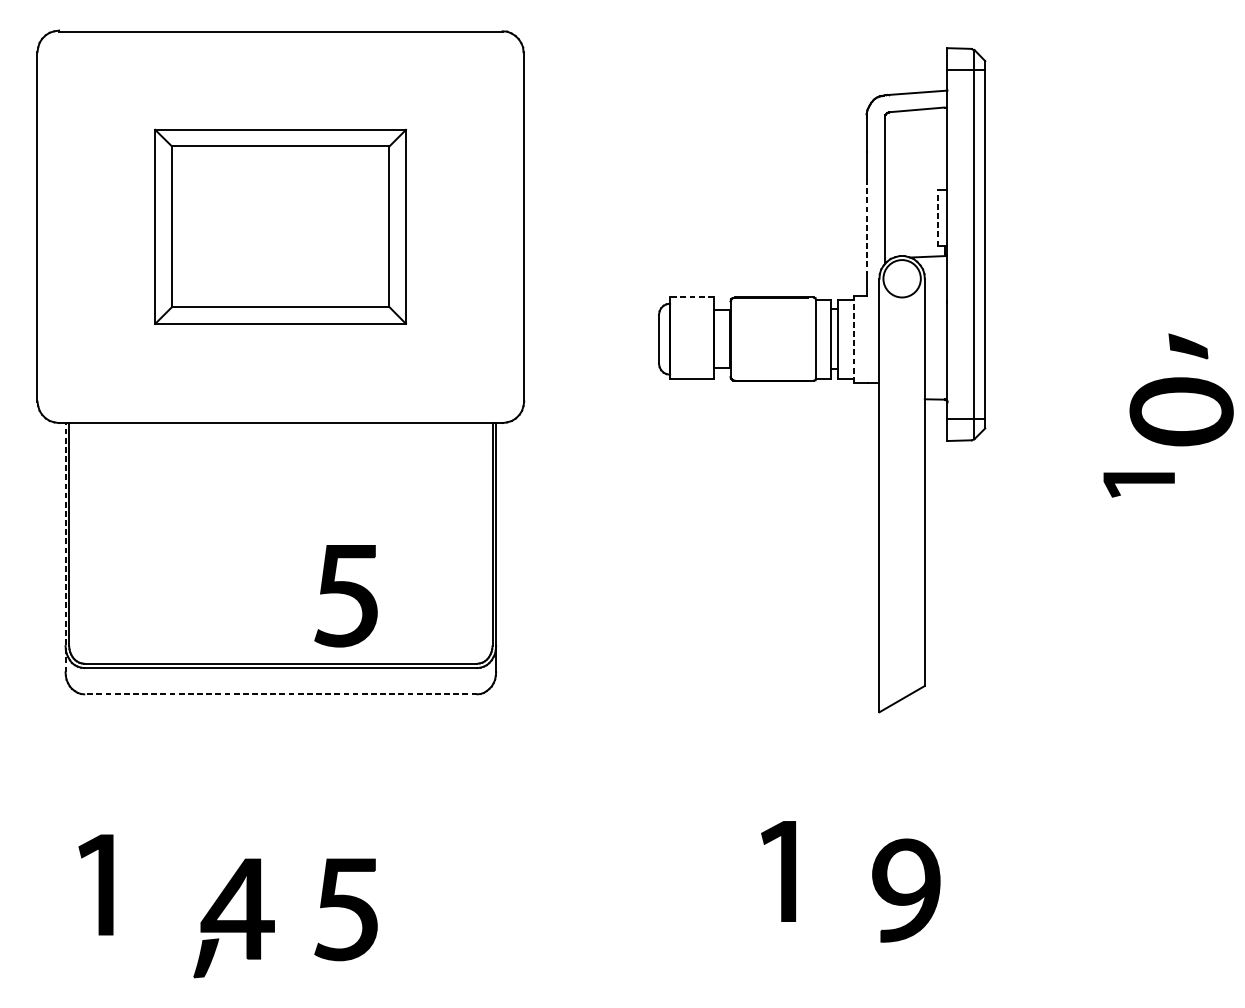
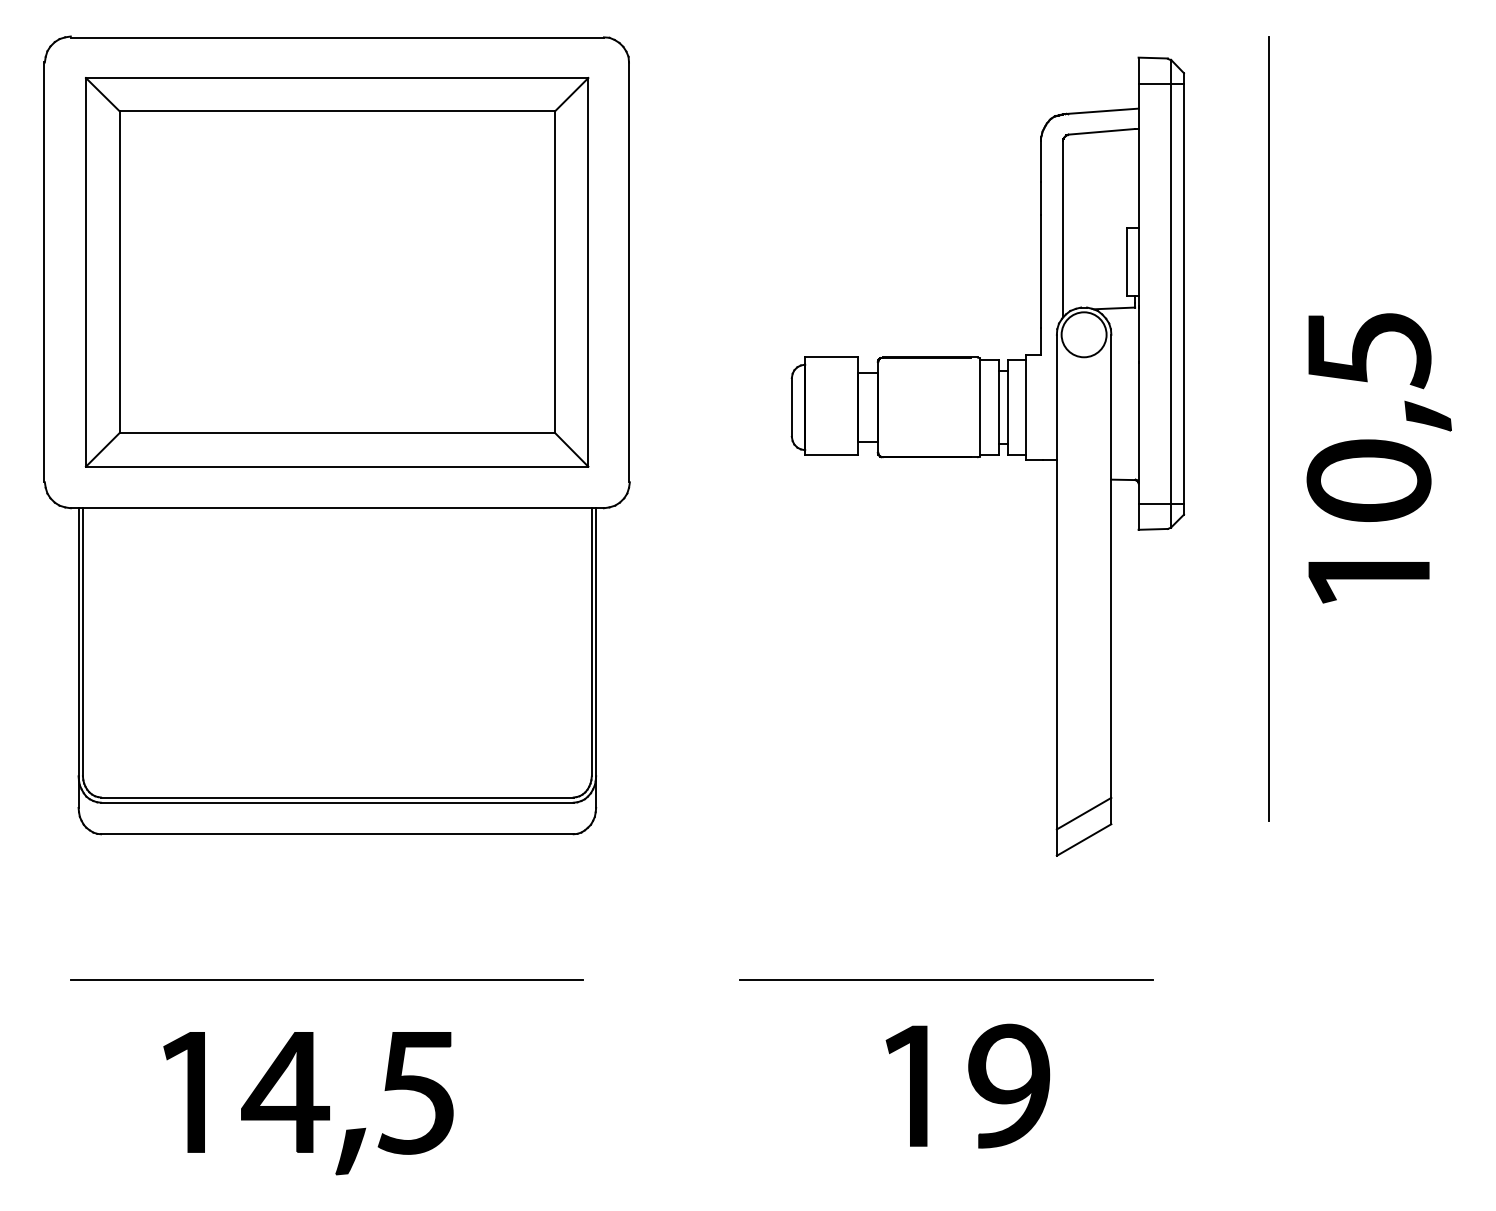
line: (937, 217) -> (1126, 261), dashed -> solid
part: (280, 226) -> (336, 272), size x1.67
line: (866, 226) -> (1041, 271), dashed -> solid
part: (1139, 292) -> (1369, 351), added
line: (691, 297) -> (830, 357), dashed -> solid
line: (853, 338) -> (1025, 406), dashed -> solid
line: (1055, 356) -> (1268, 428), added
part: (1181, 411) -> (1368, 480), moved
part: (1138, 484) -> (1368, 582), size x1.43
line: (65, 548) -> (78, 658), dashed -> solid
part: (345, 596) -> (415, 716), removed
line: (901, 677) -> (1083, 813), added
line: (280, 694) -> (336, 834), dashed -> solid
line: (271, 815) -> (326, 979), added
line: (786, 815) -> (945, 979), added
part: (778, 870) -> (906, 1085), moved
part: (95, 885) -> (183, 1092), moved
part: (906, 890) -> (1009, 1085), moved
part: (206, 958) -> (350, 1151), moved

